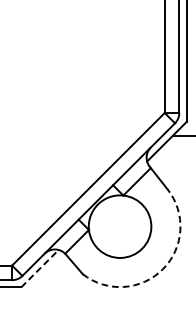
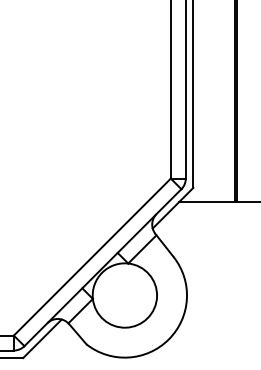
line: (39, 268) -> (42, 338), dashed -> solid
arc: (162, 269) -> (168, 339), dashed -> solid

